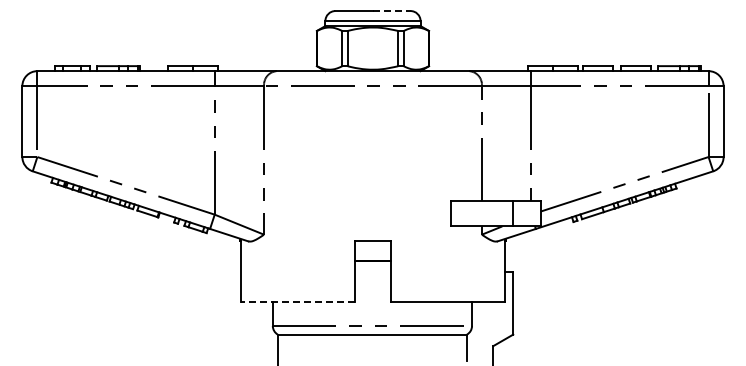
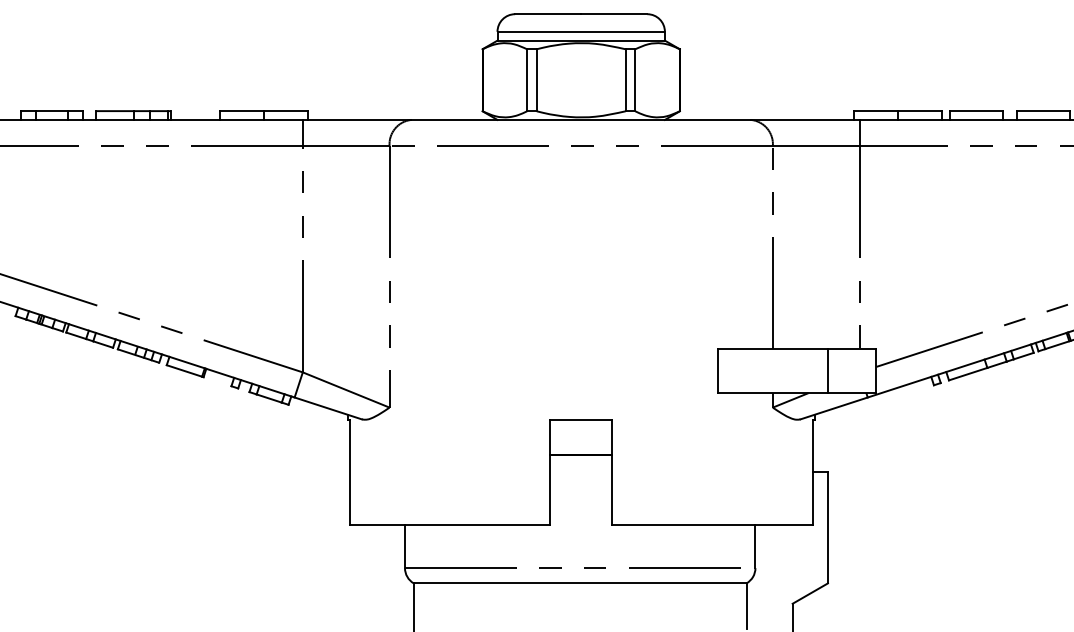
line: (391, 11) -> (613, 15), dashed -> solid
line: (297, 301) -> (448, 525), dashed -> solid

